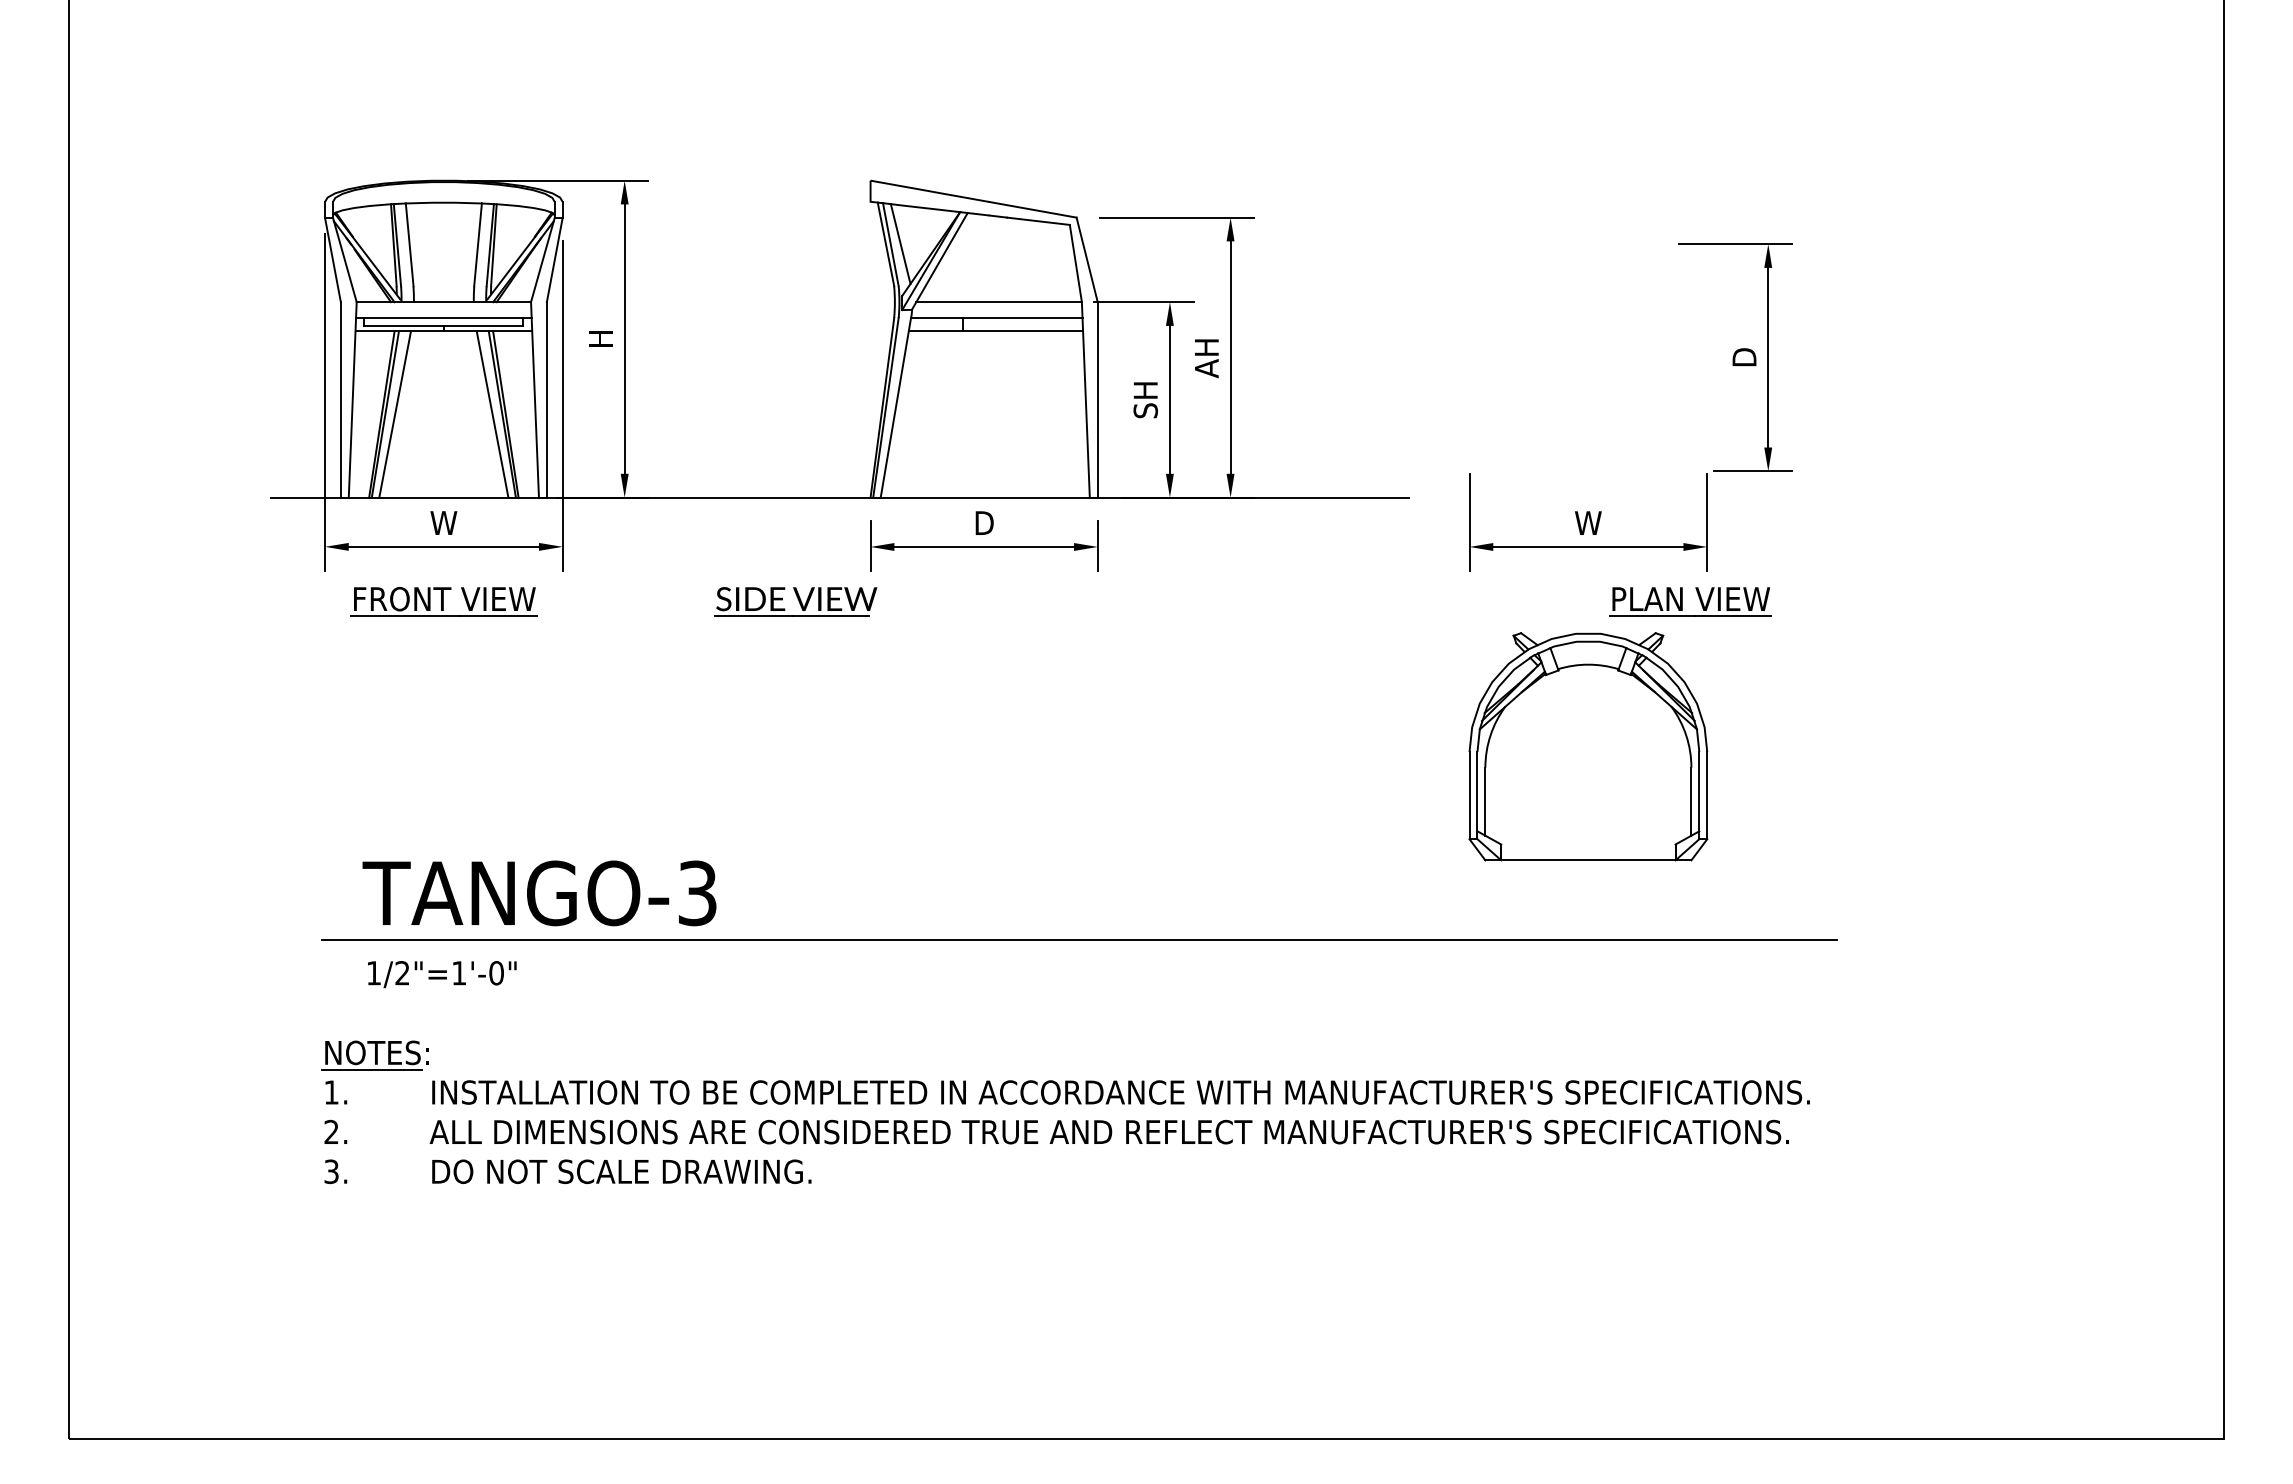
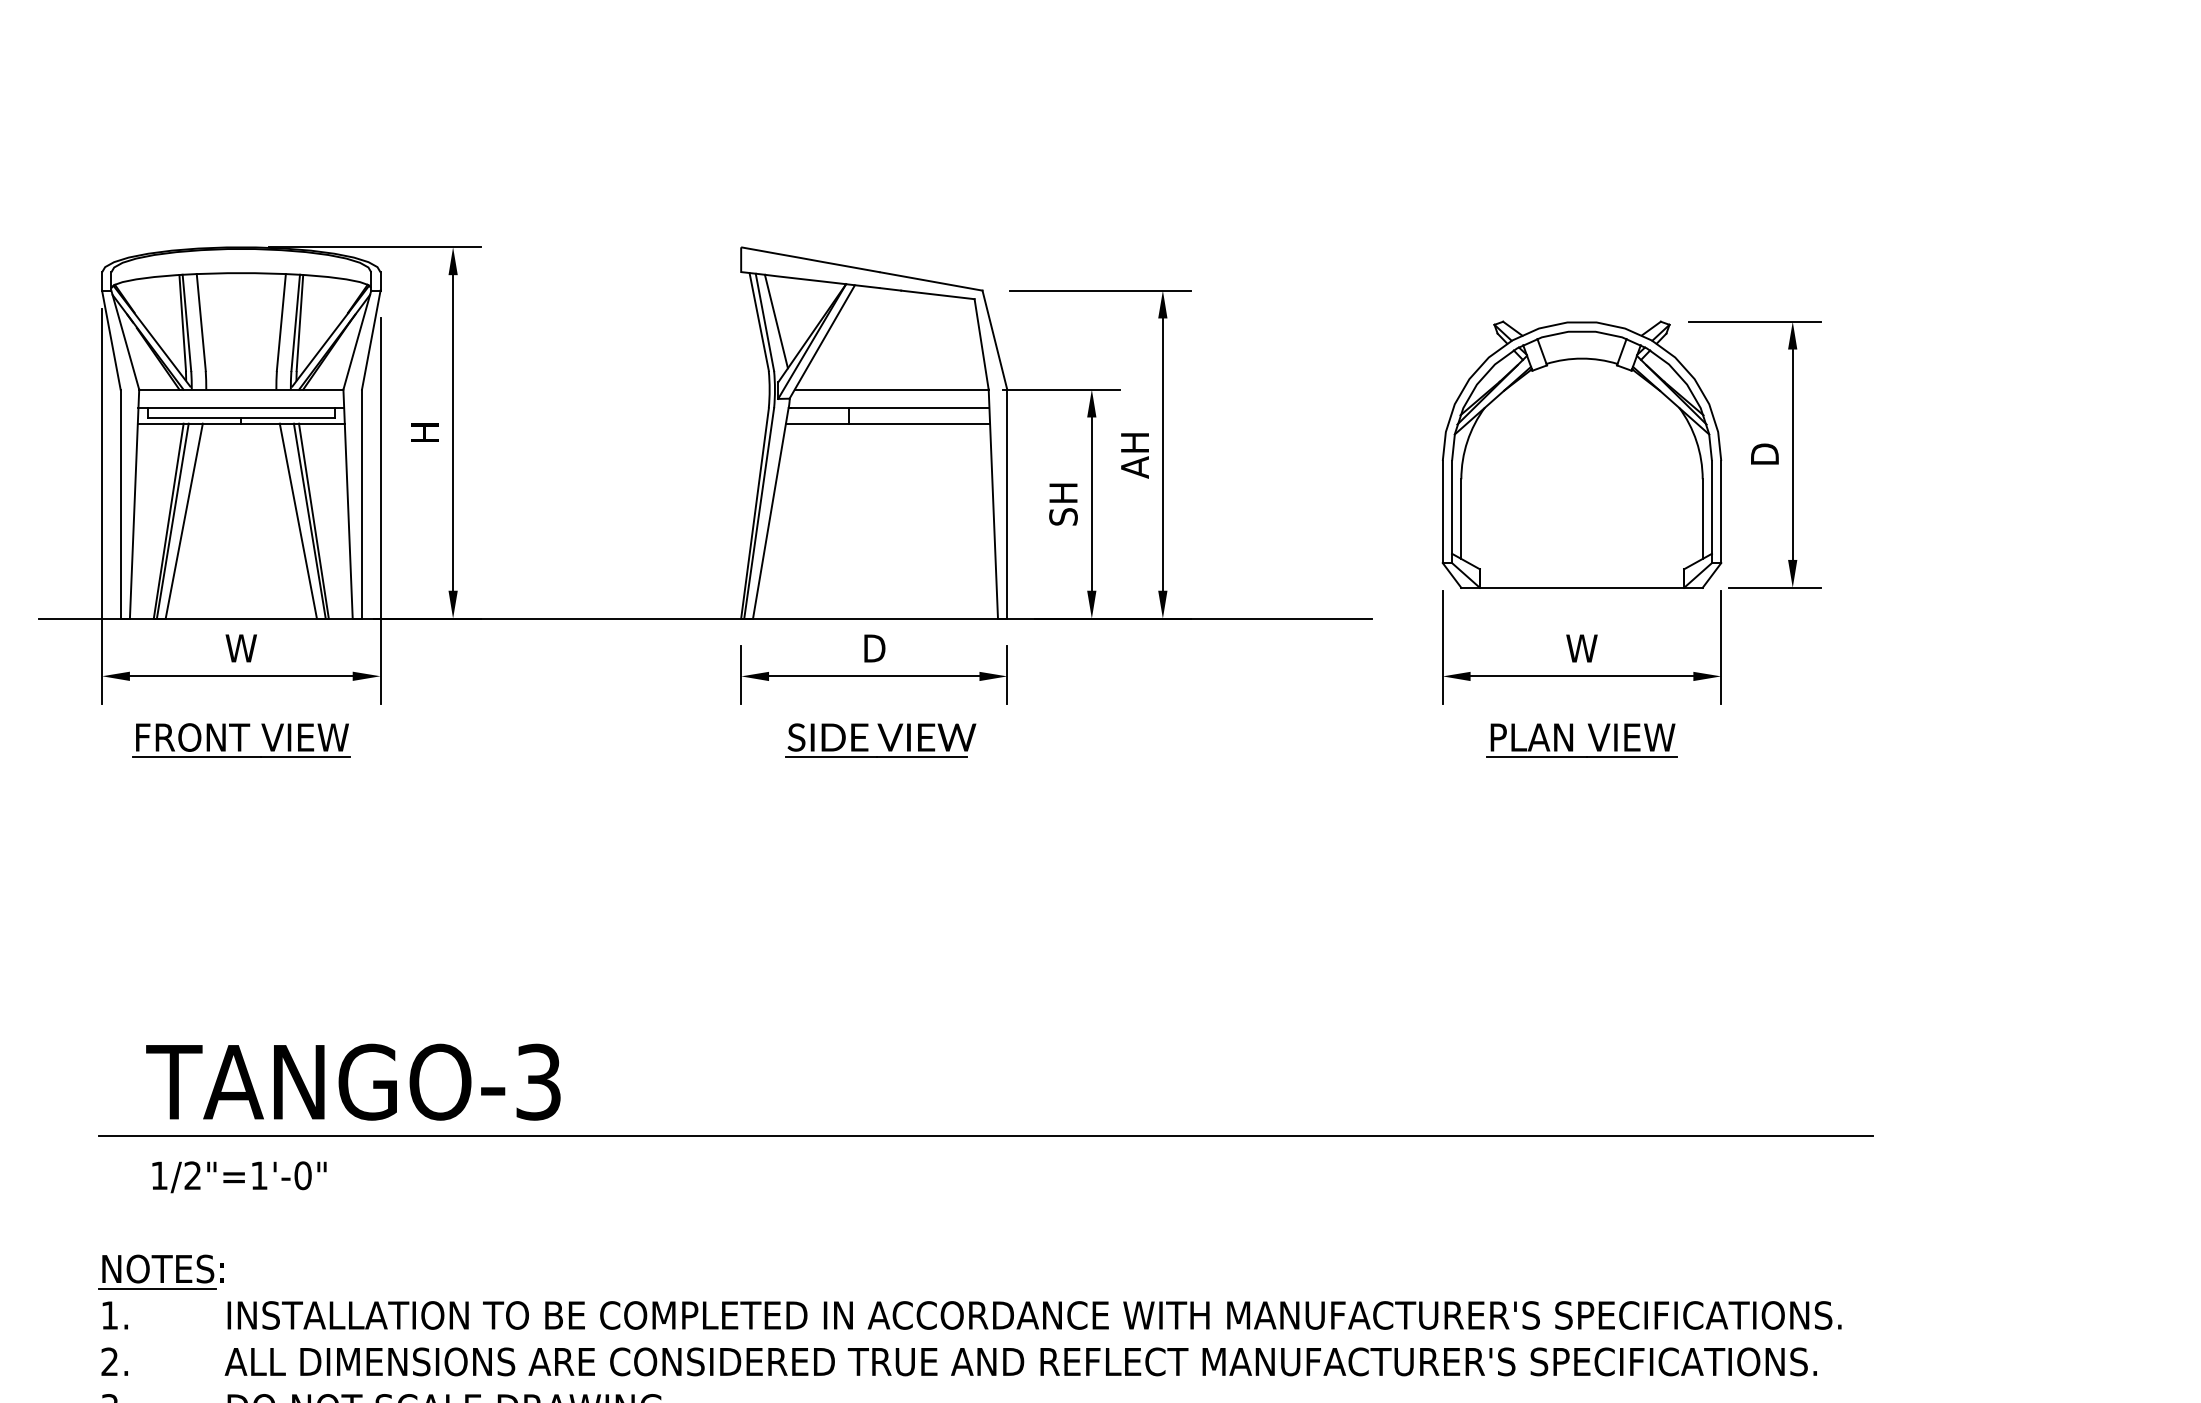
part: (795, 601) -> (880, 740), moved
part: (1682, 601) -> (1572, 740), moved
part: (1588, 746) -> (1582, 454), moved

